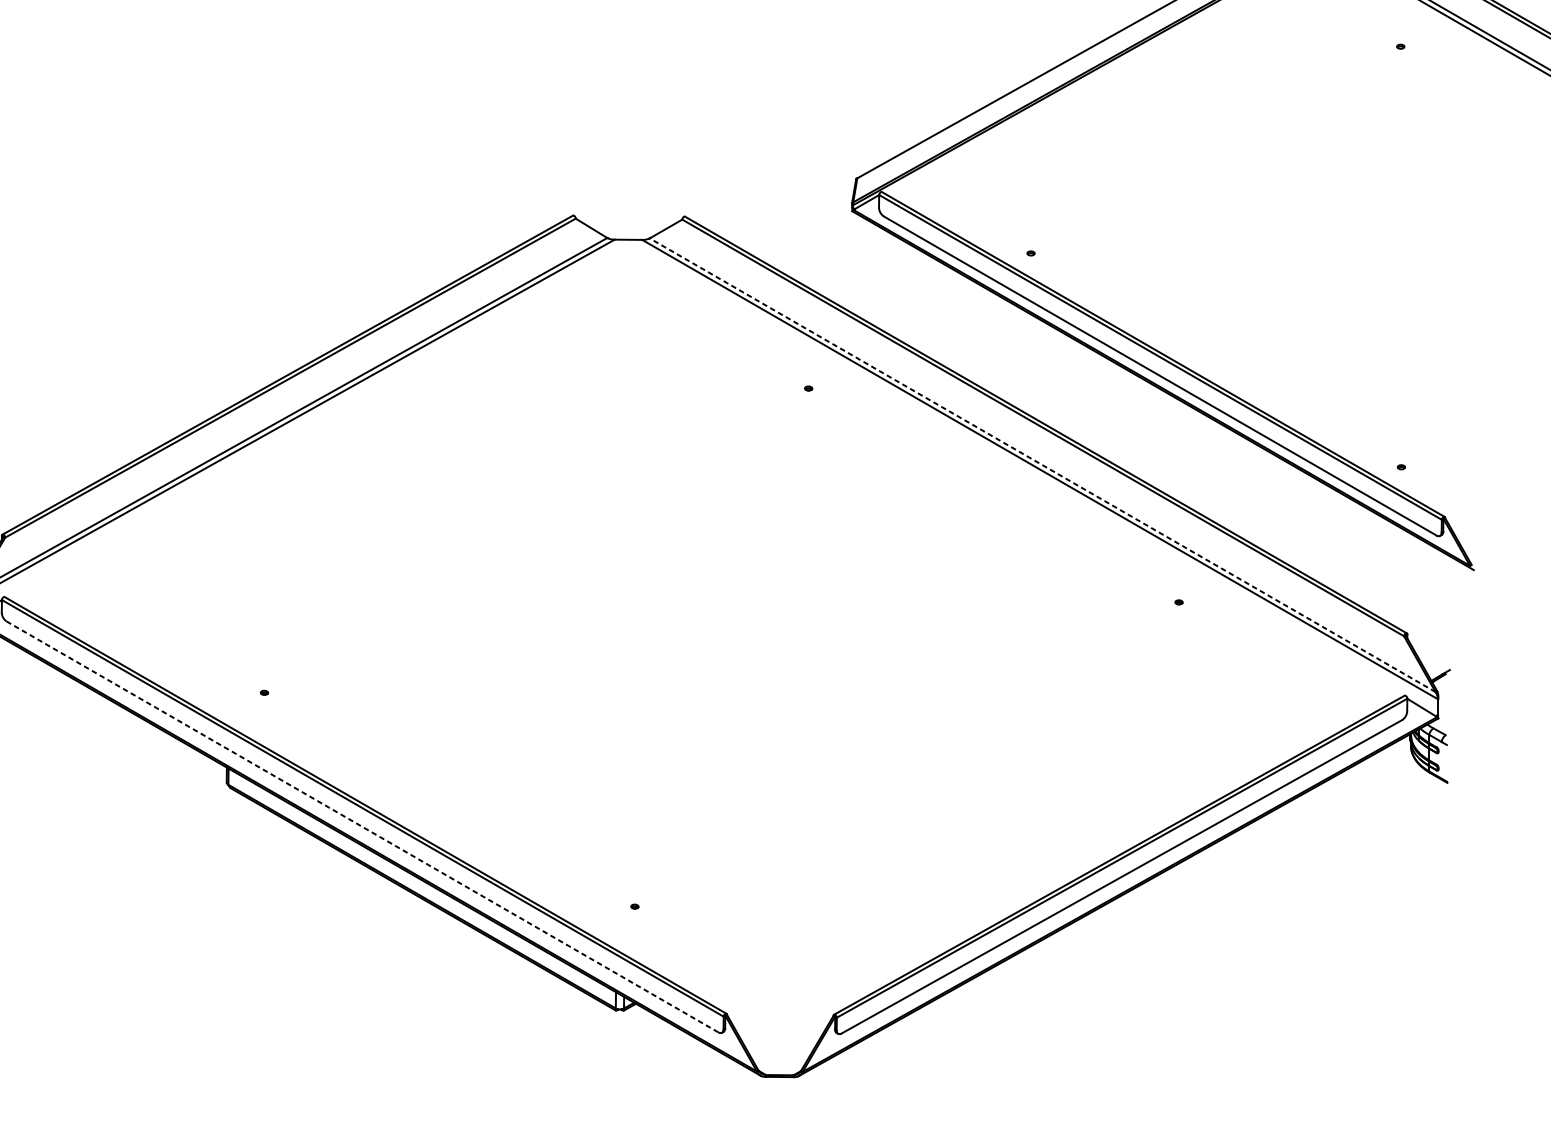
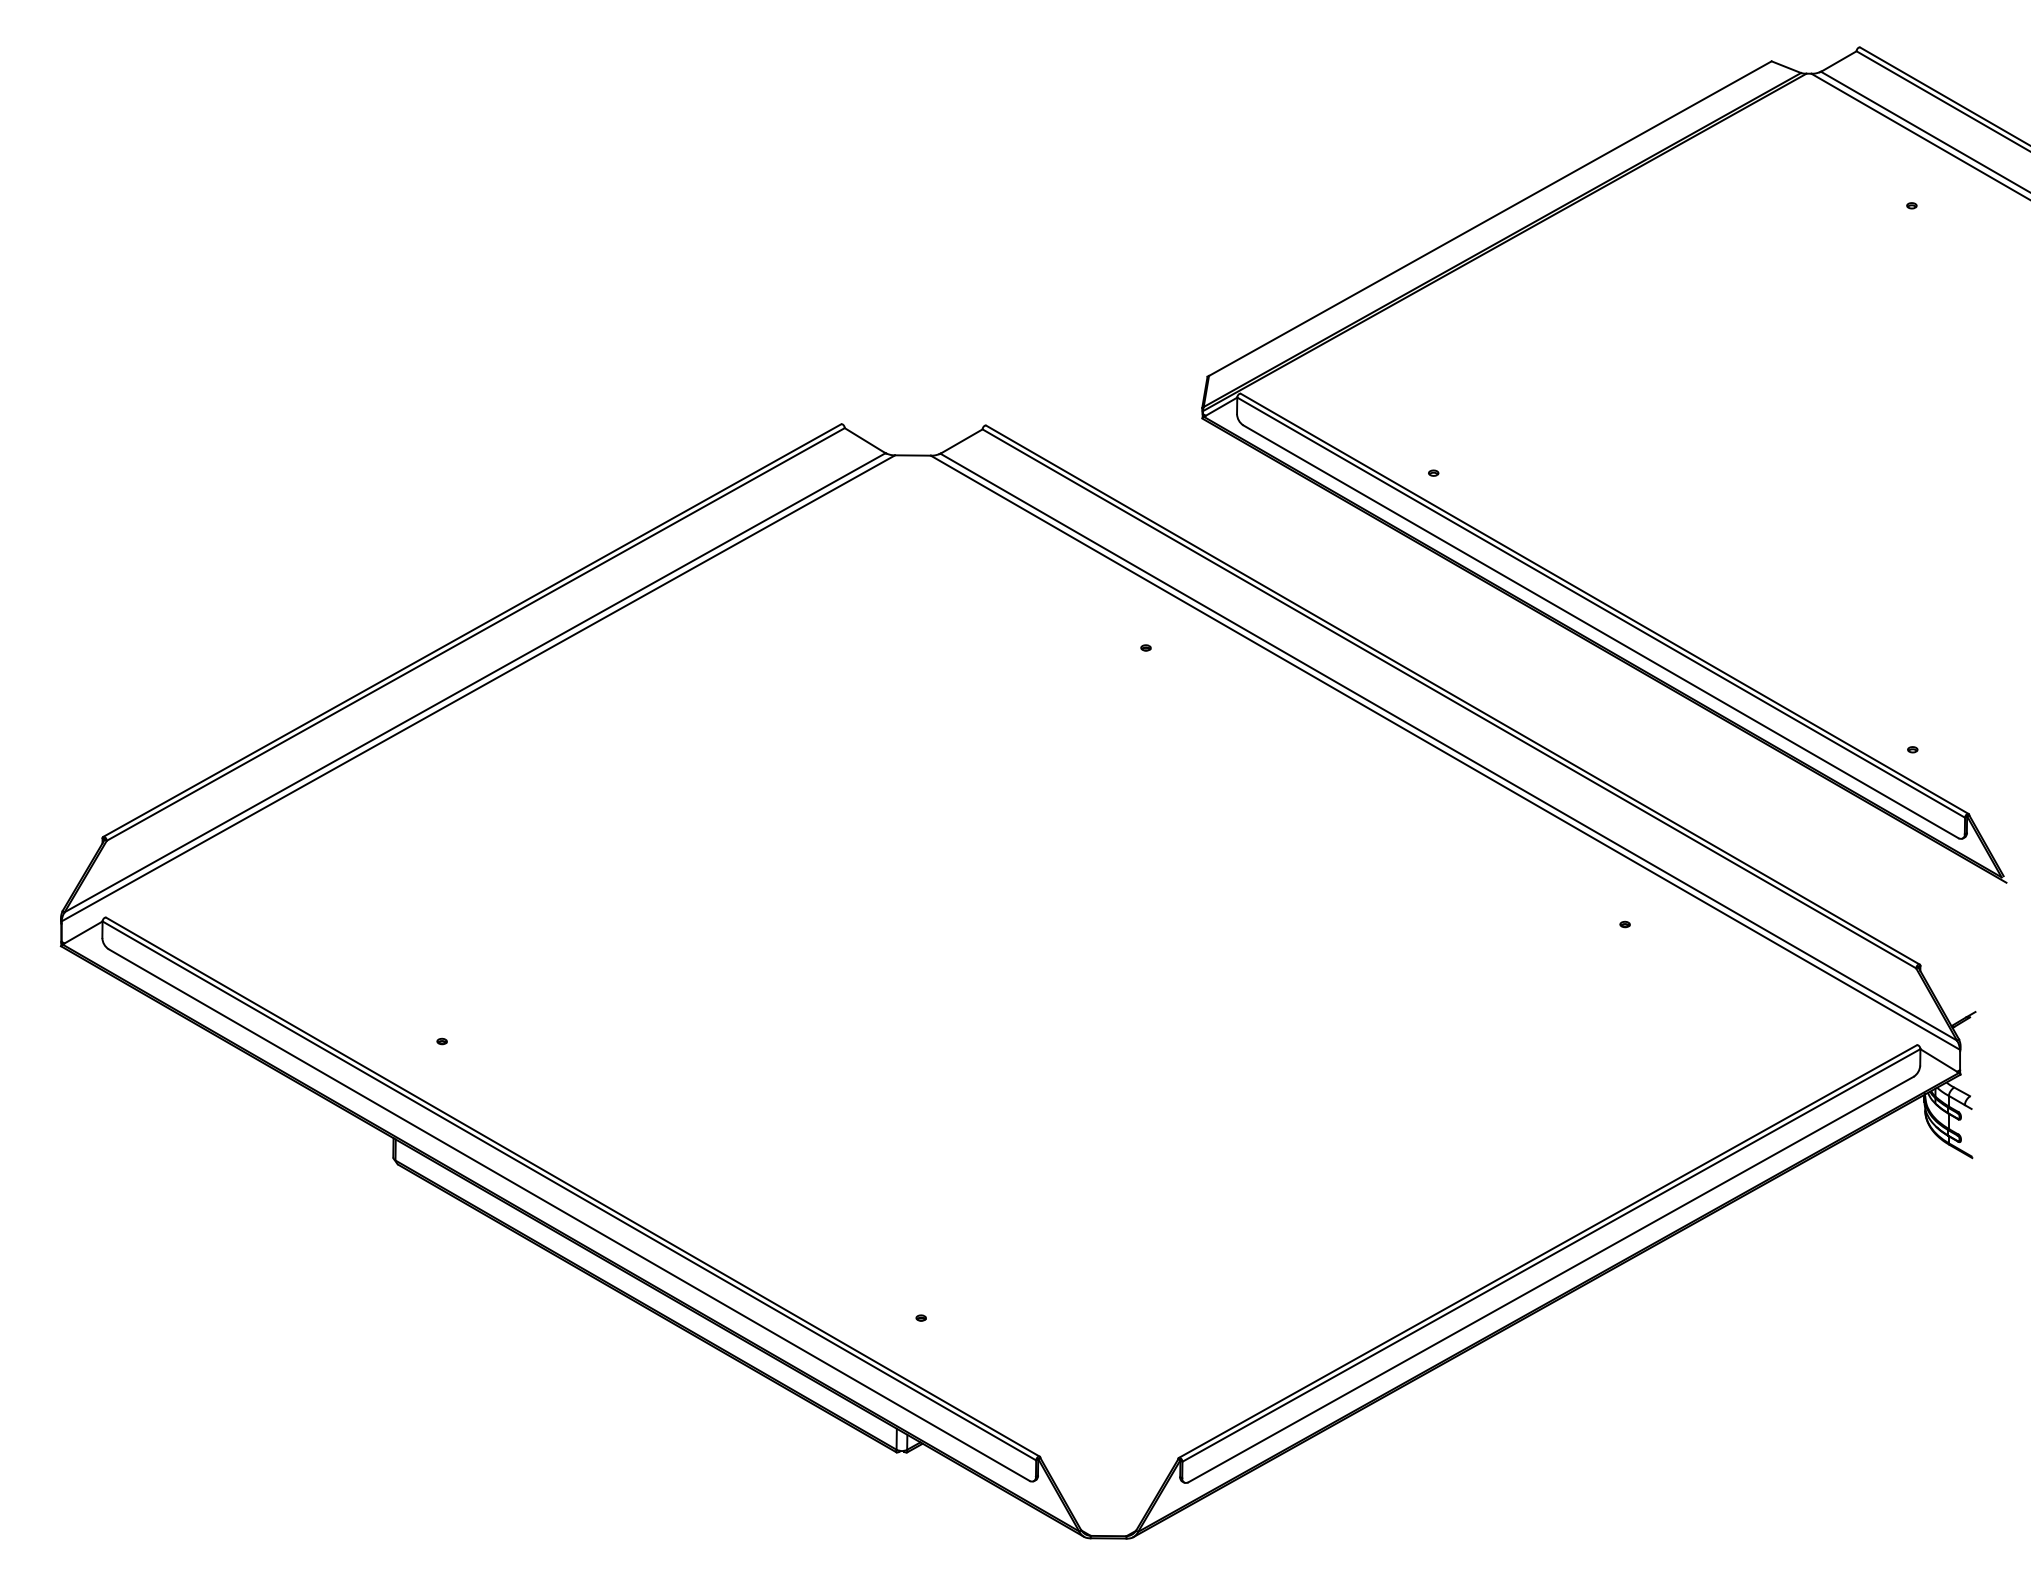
line: (1042, 465) -> (1448, 747), dashed -> solid
line: (362, 826) -> (568, 1214), dashed -> solid

